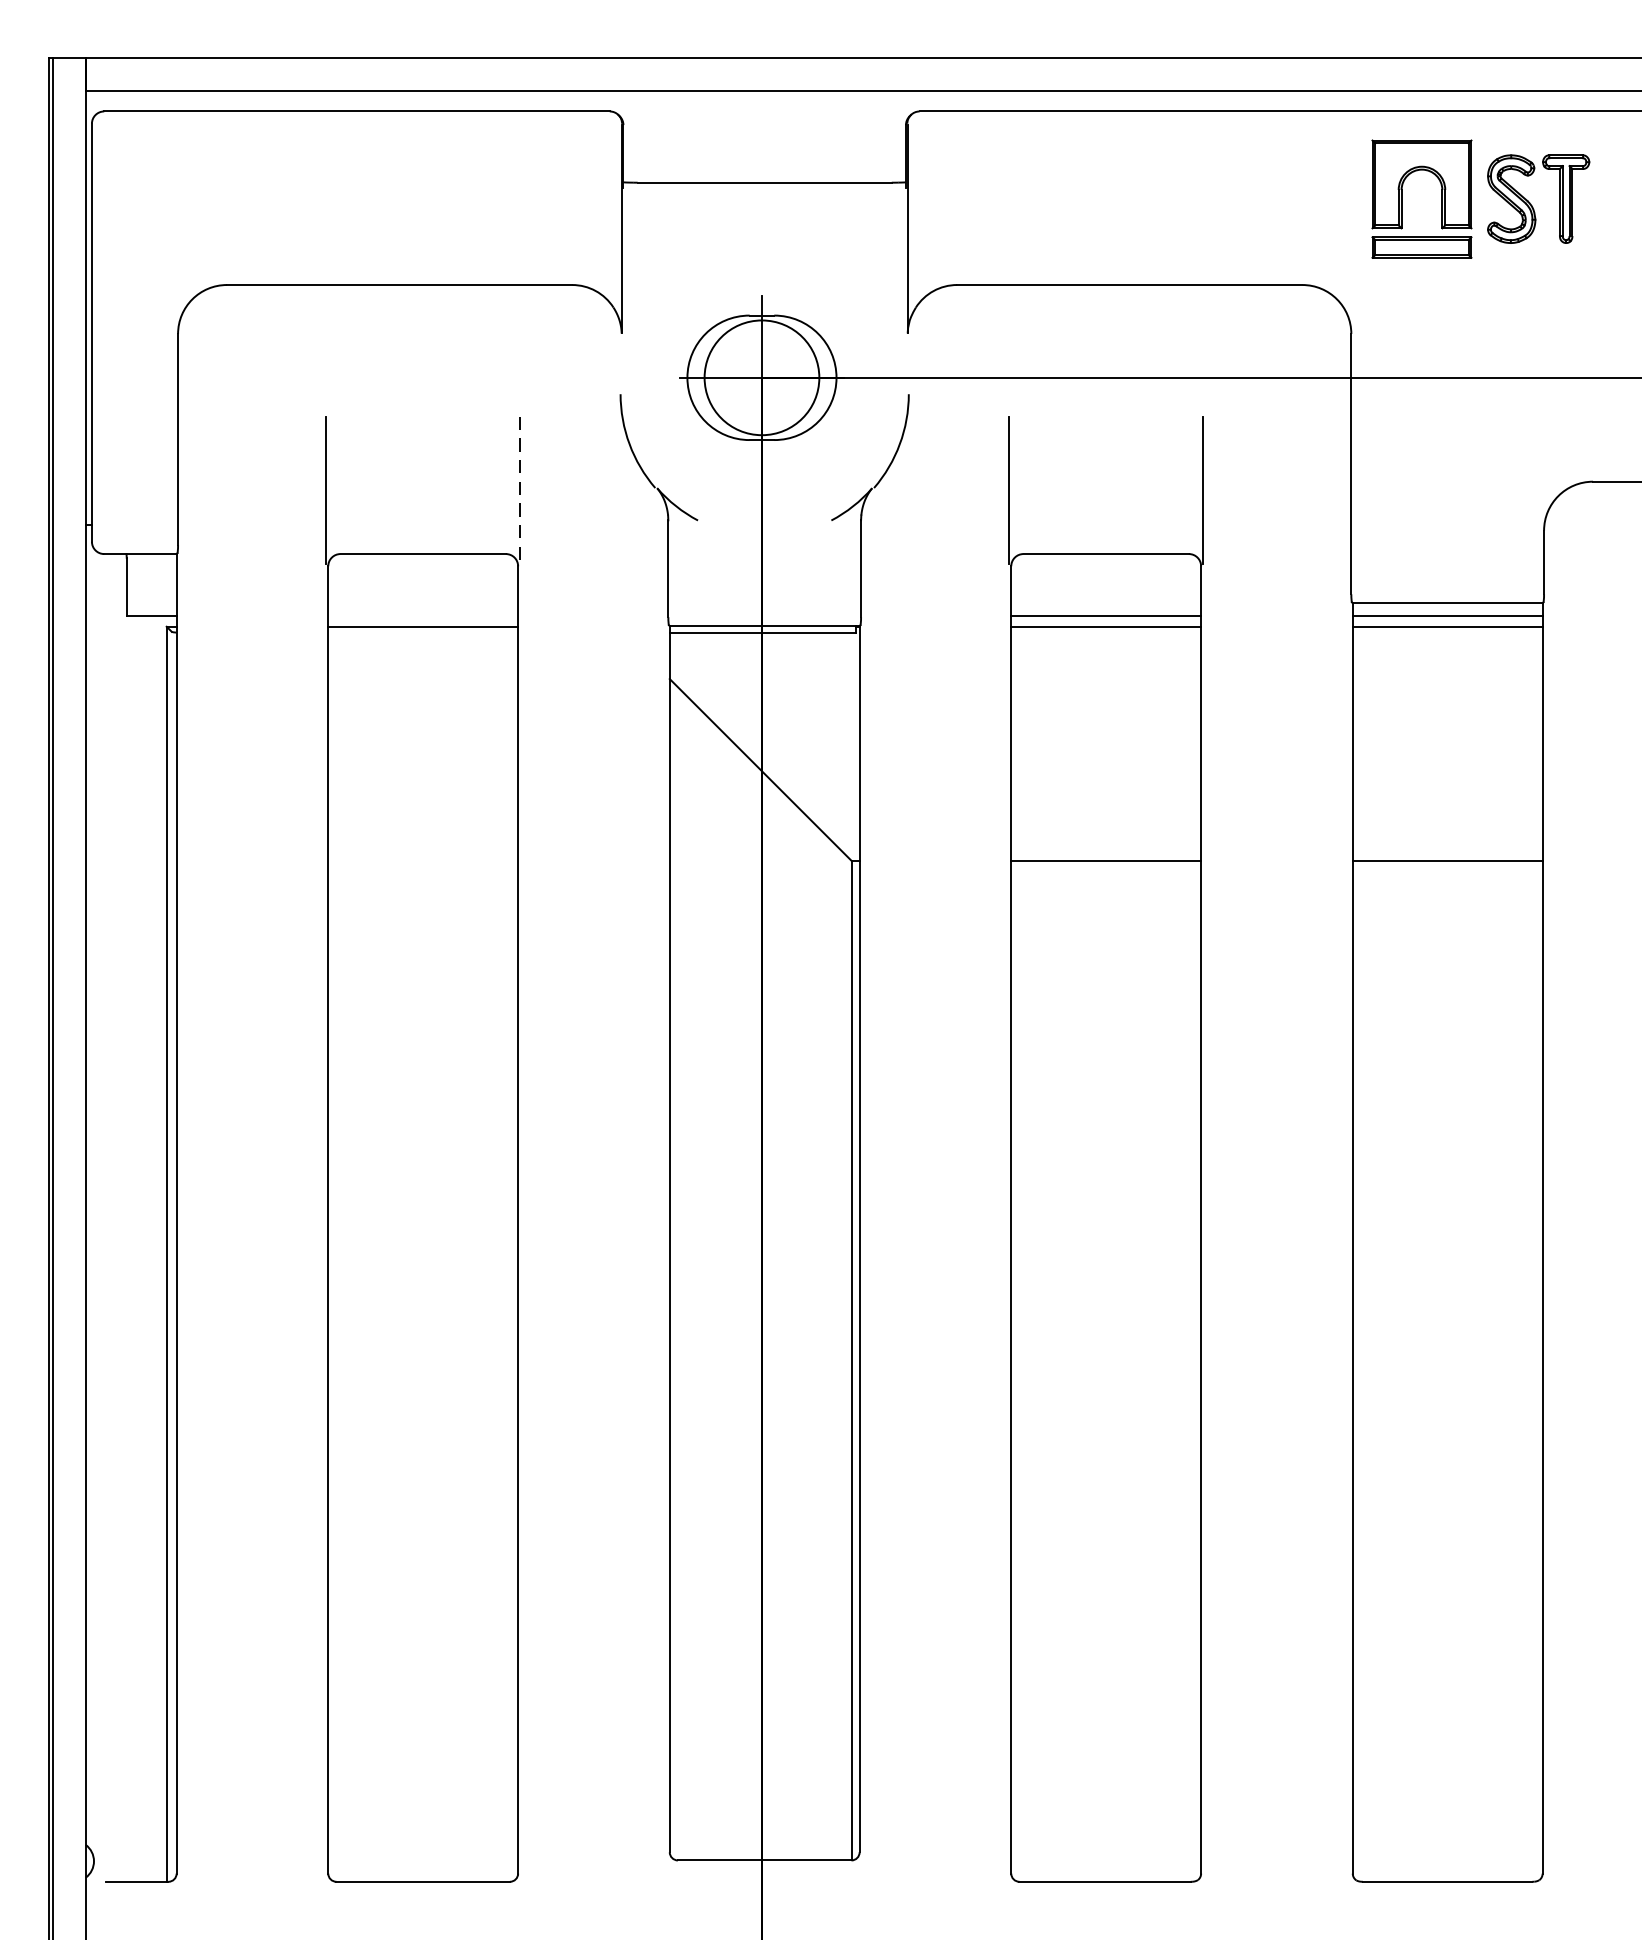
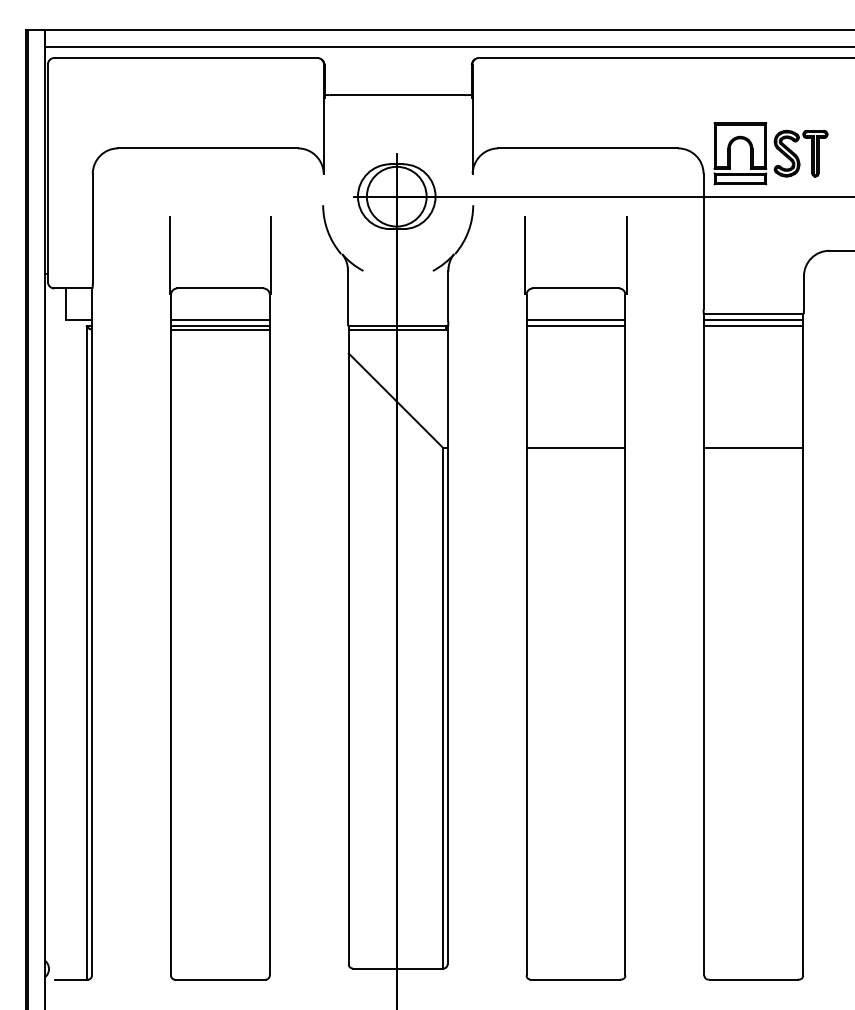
part: (1479, 198) -> (770, 153), moved
line: (519, 490) -> (270, 255), dashed -> solid
line: (421, 615) -> (219, 320), added
line: (421, 634) -> (219, 330), added

